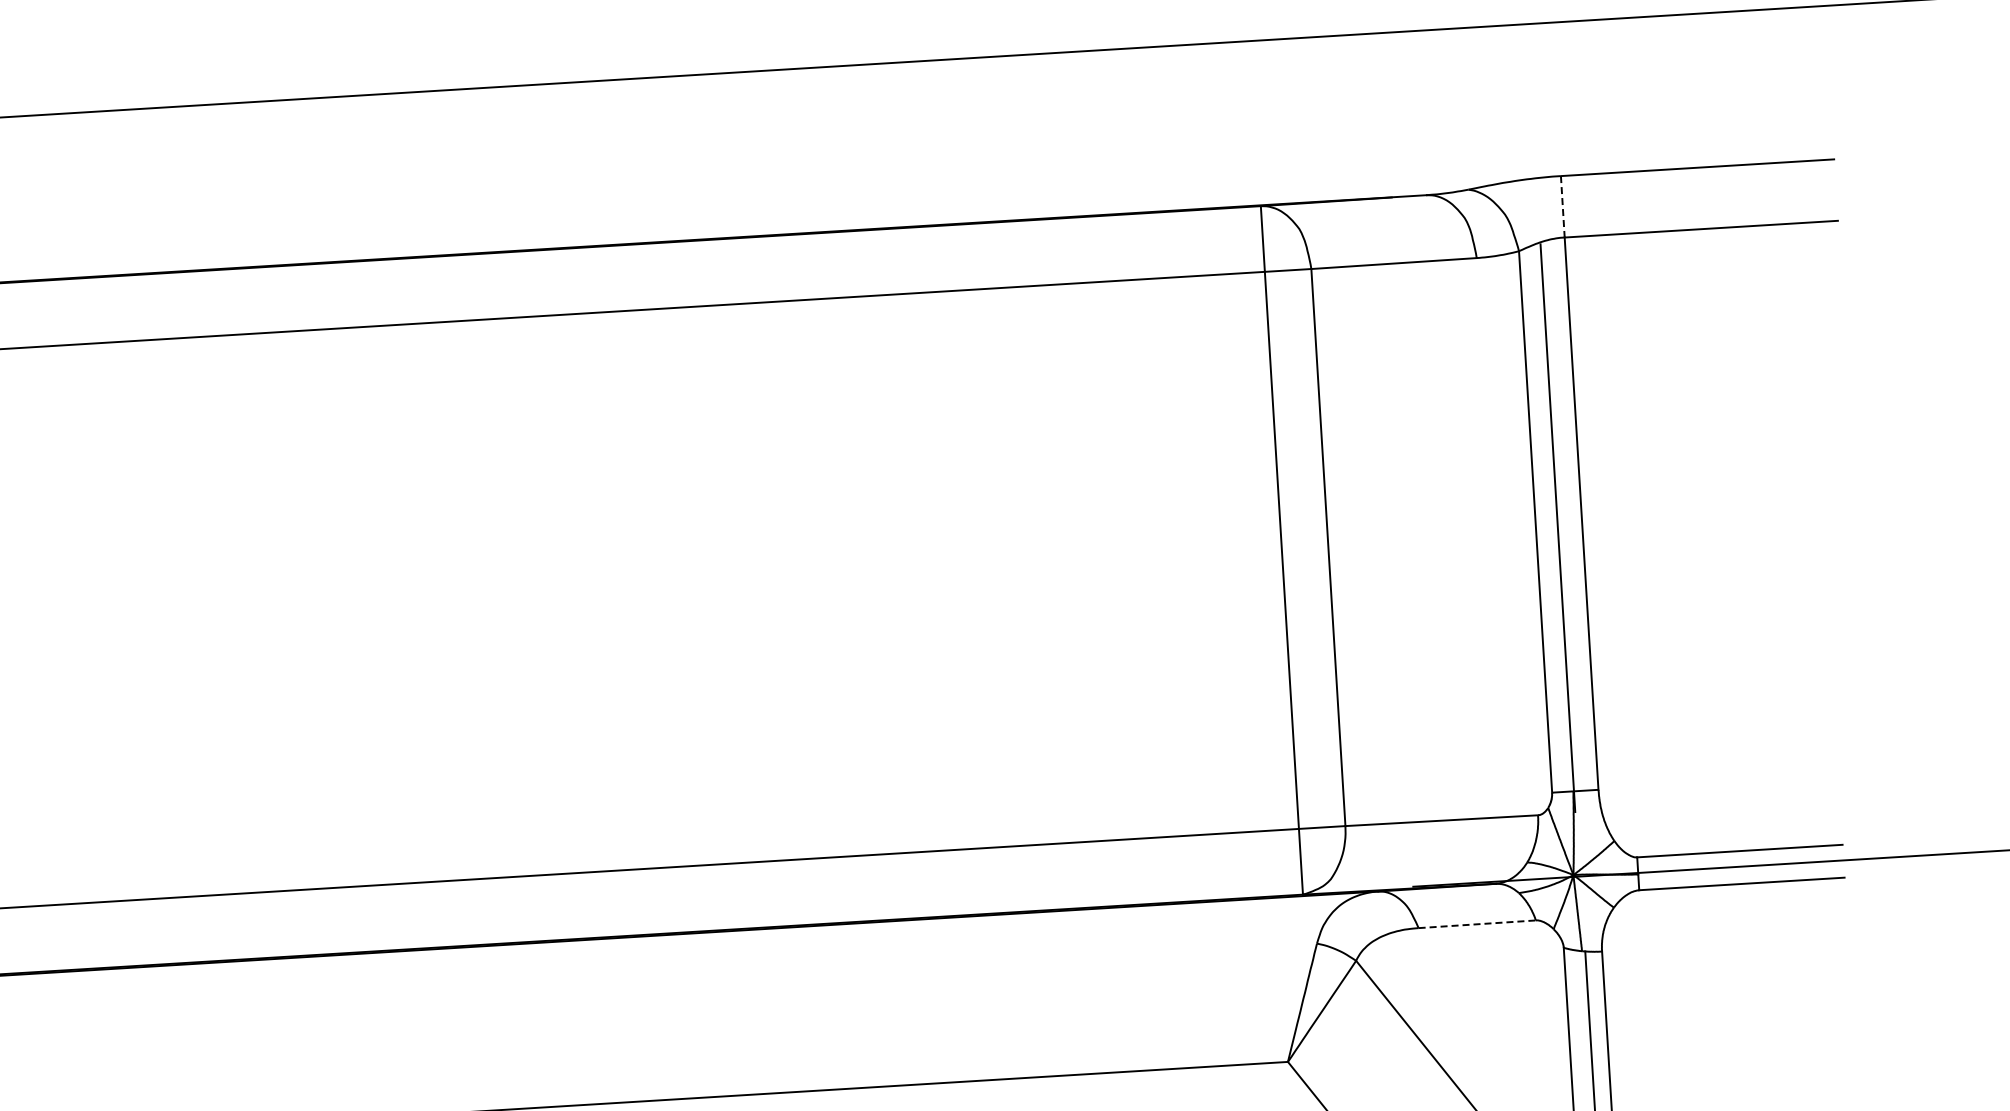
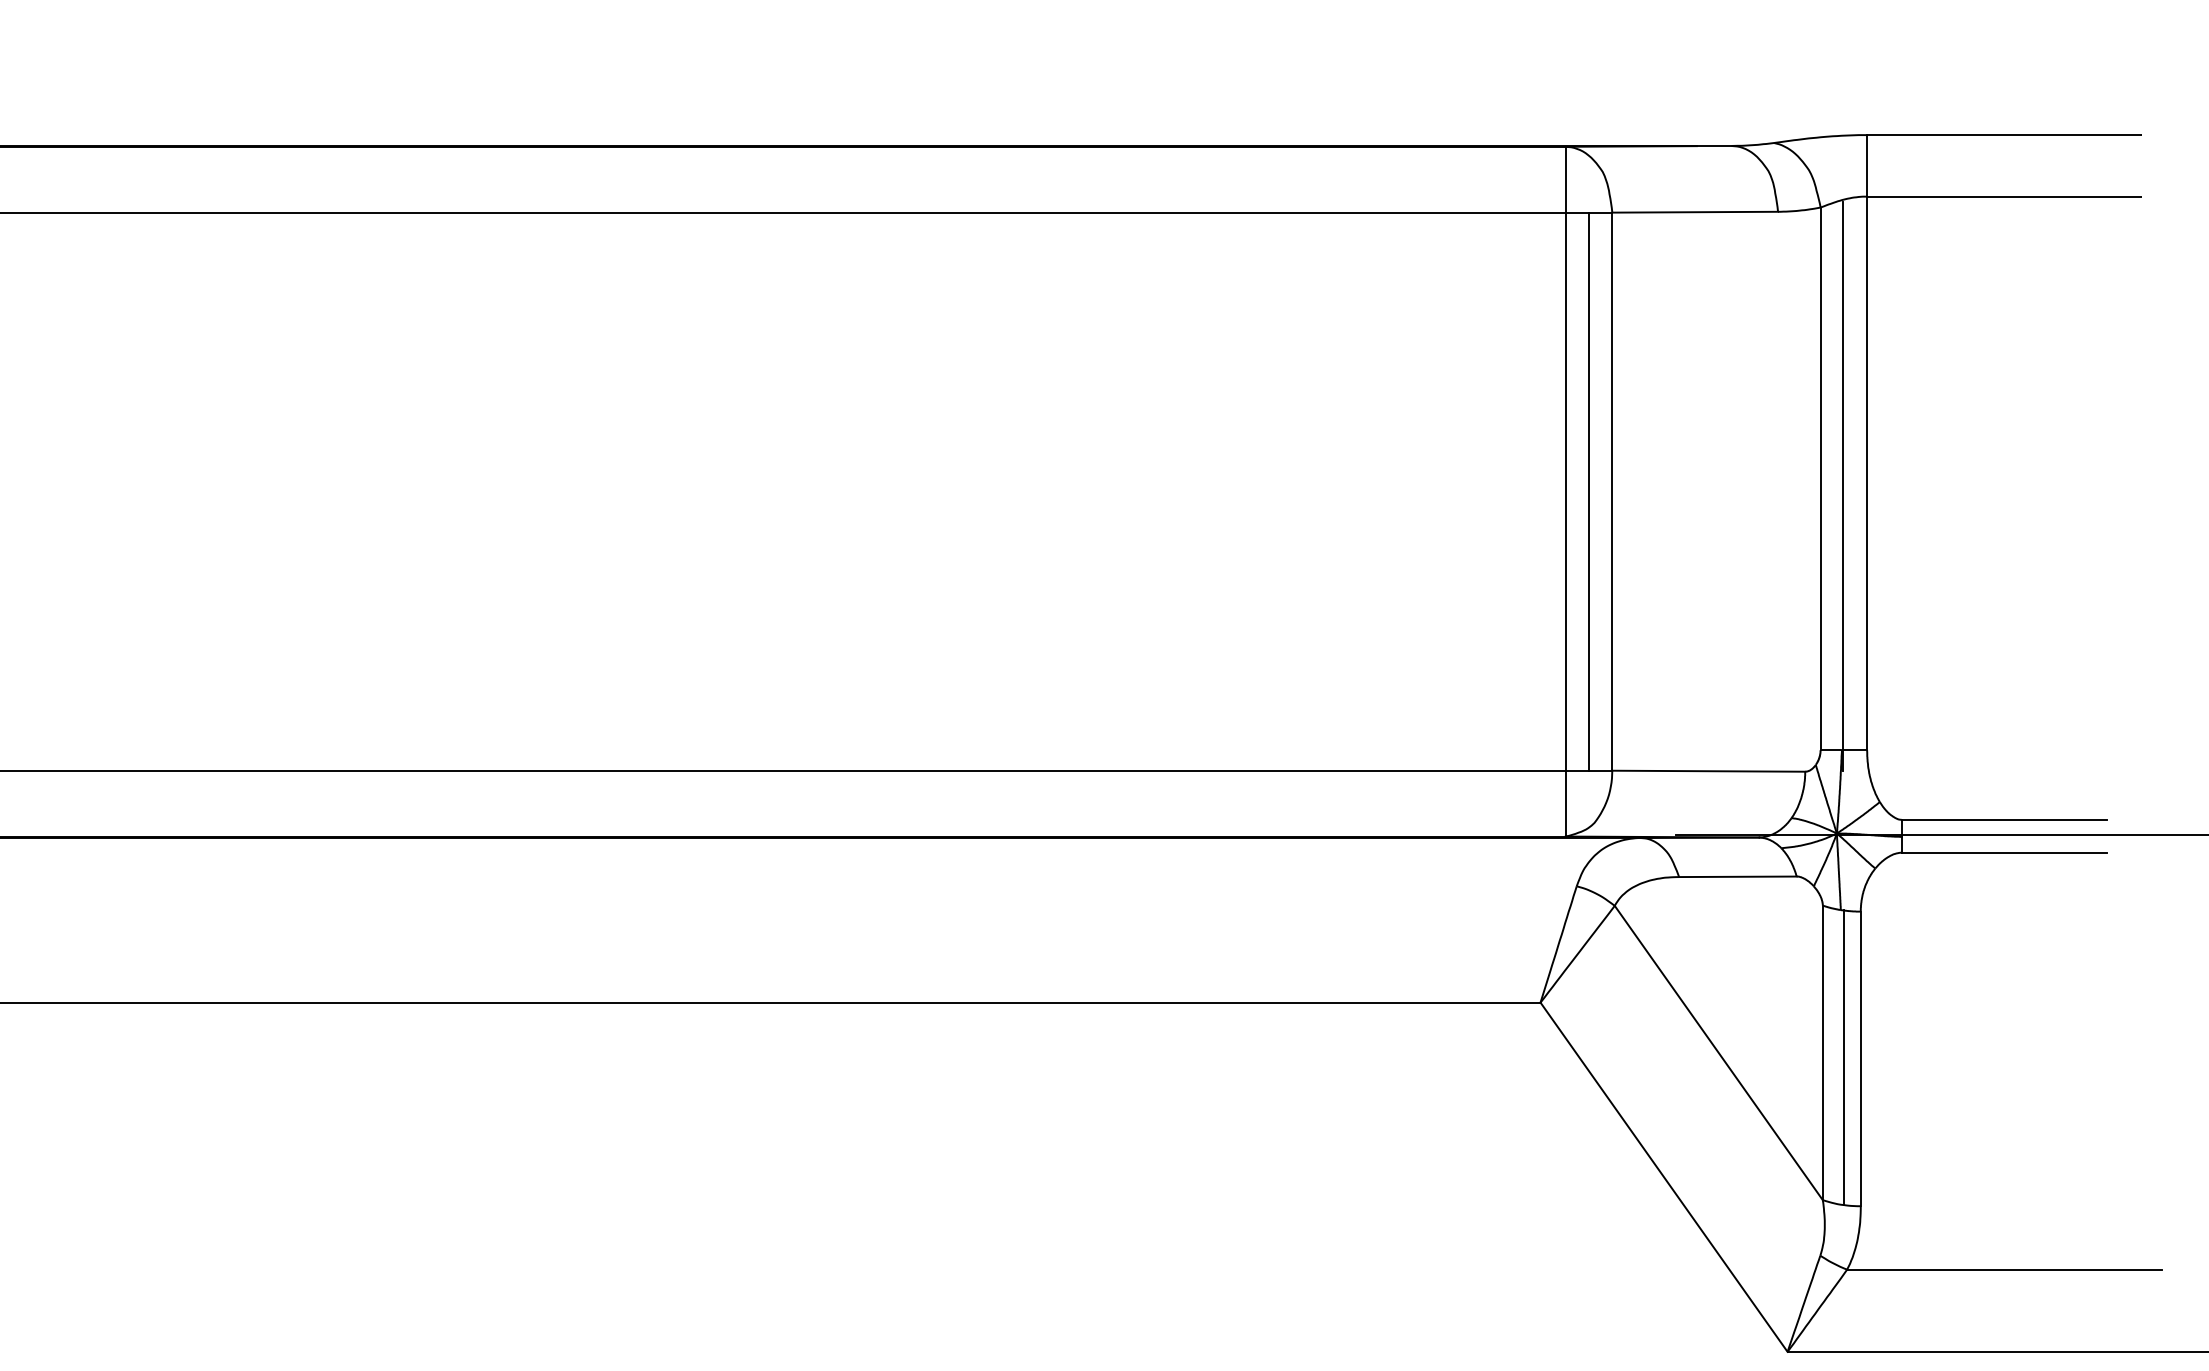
line: (1563, 206) -> (1867, 165), dashed -> solid
line: (1305, 548) -> (1589, 491), added
line: (1476, 924) -> (1737, 876), dashed -> solid

